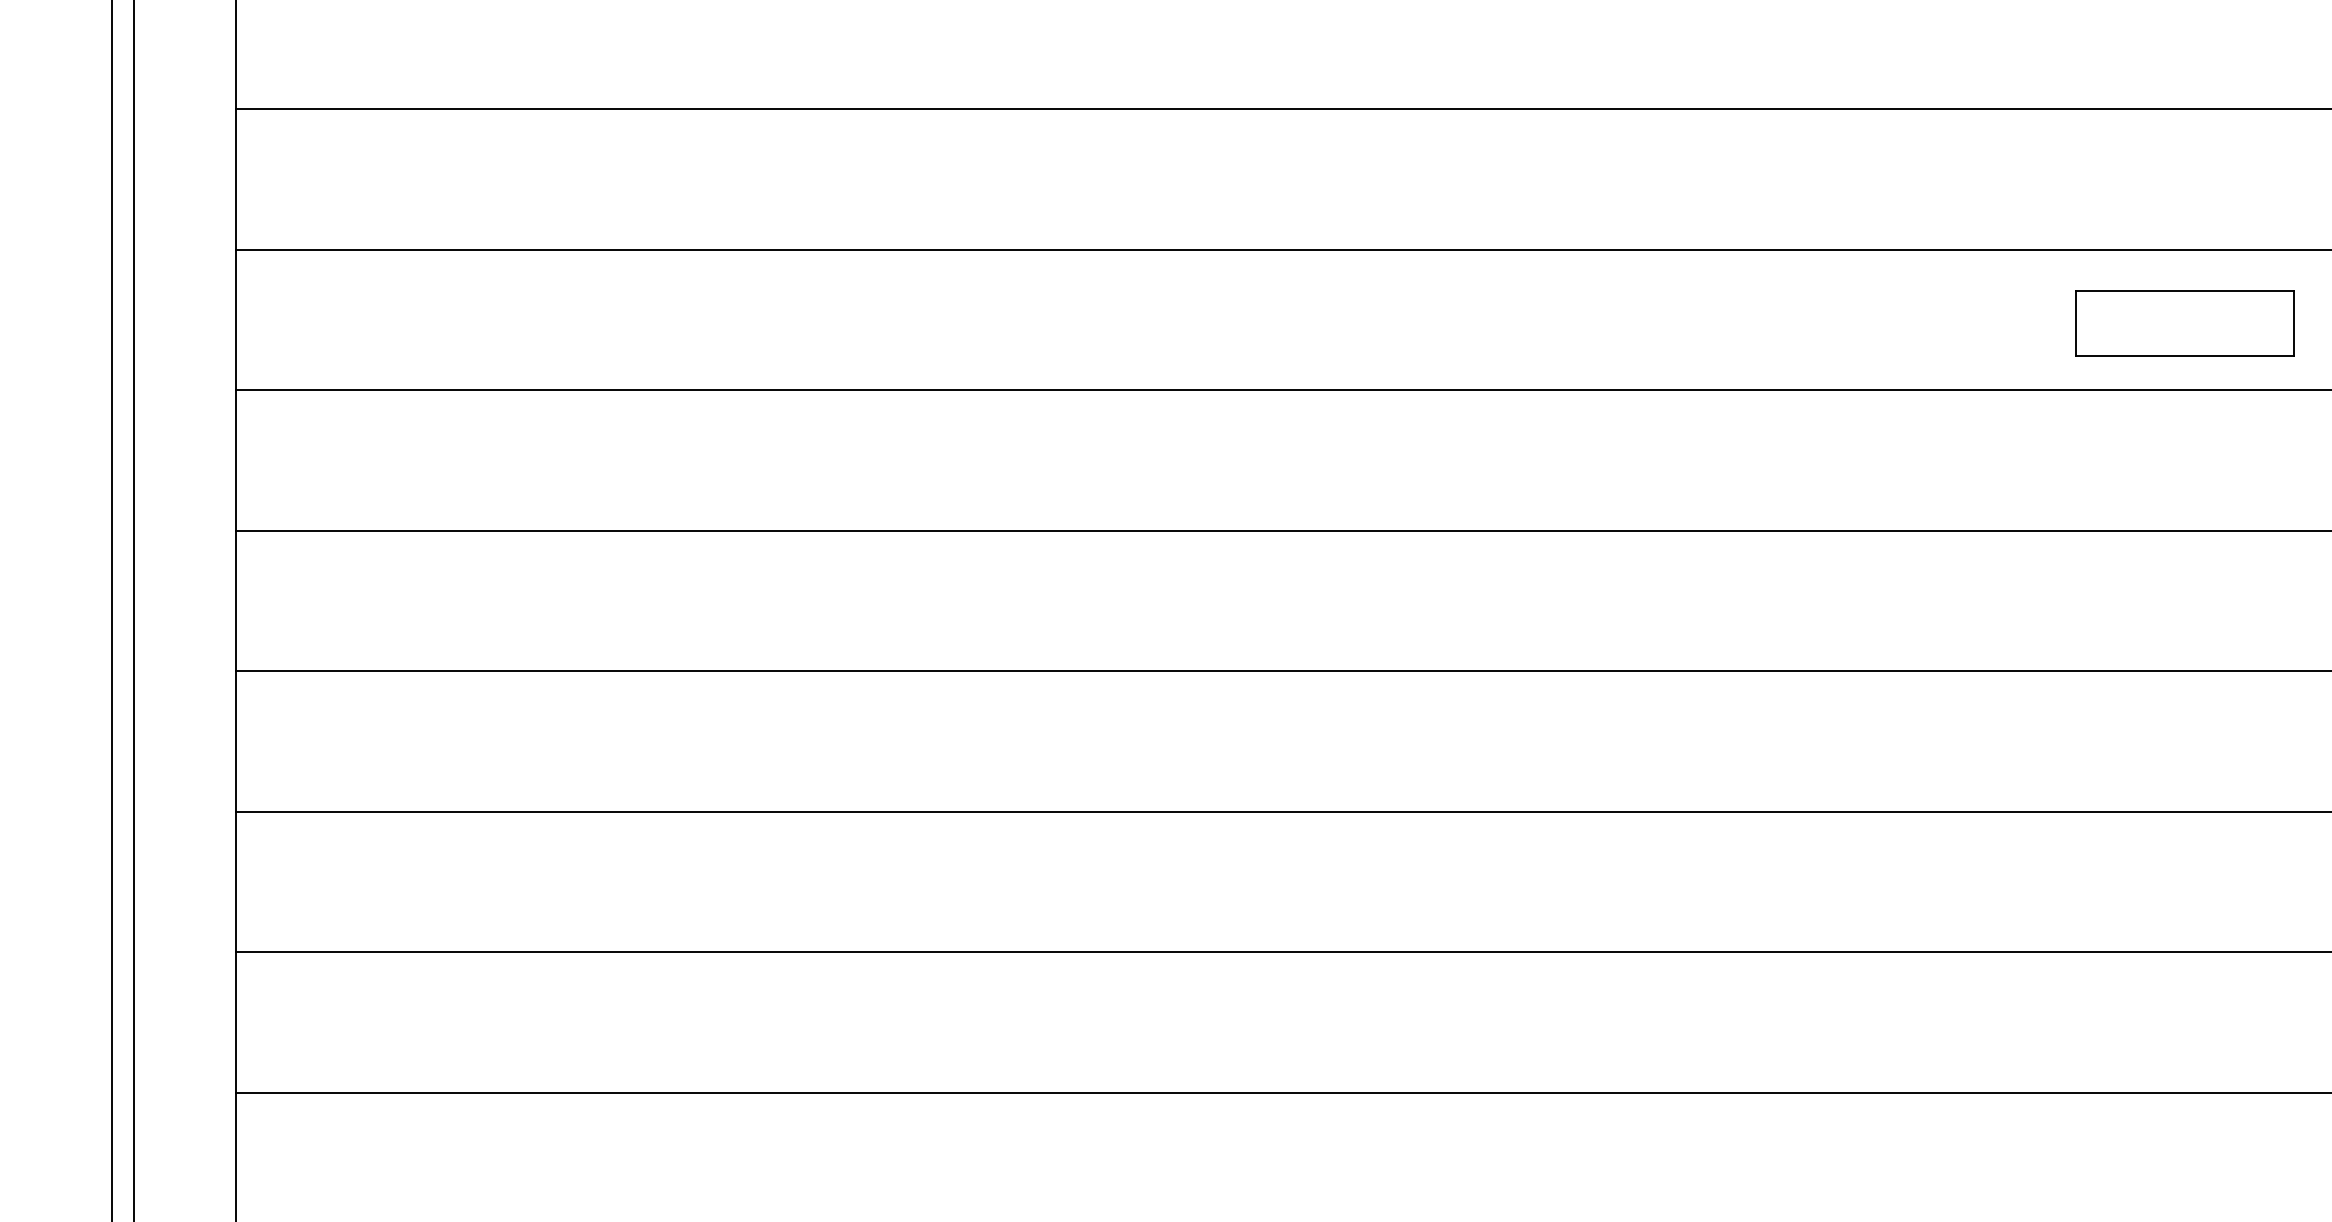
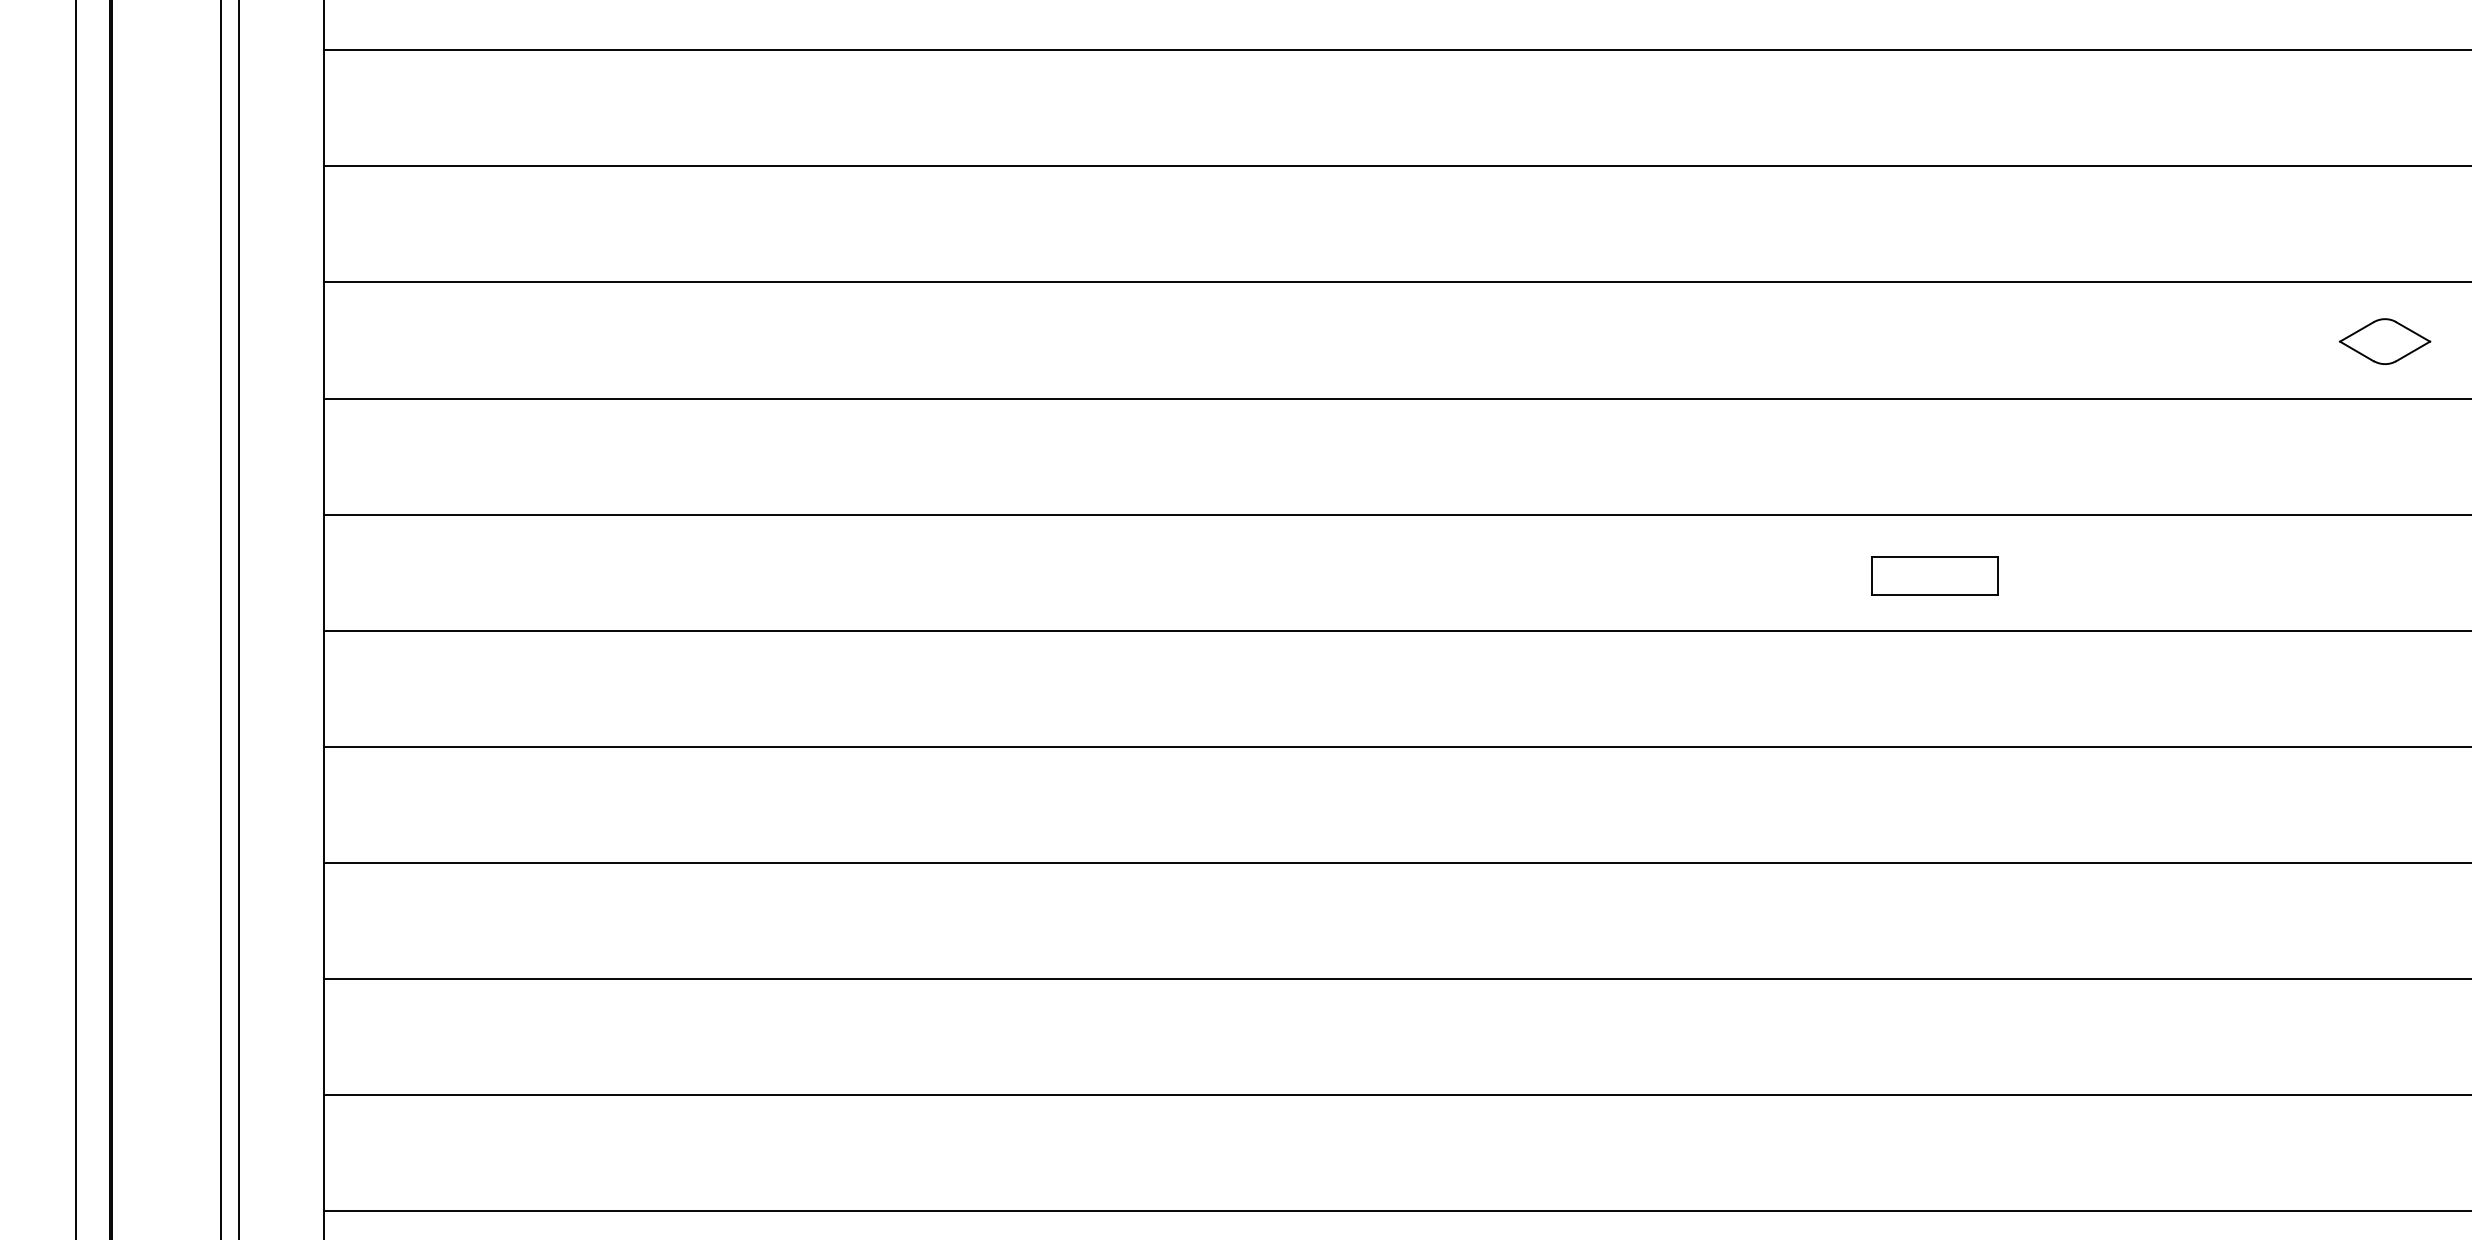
part: (2184, 323) -> (1934, 575), size x0.7

